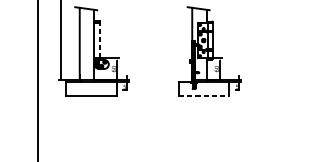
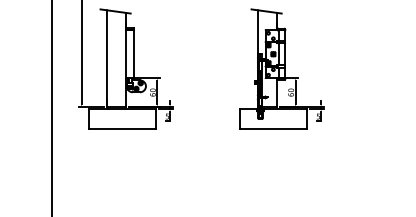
line: (99, 40) -> (133, 54), dashed -> solid
line: (203, 95) -> (273, 128), dashed -> solid

